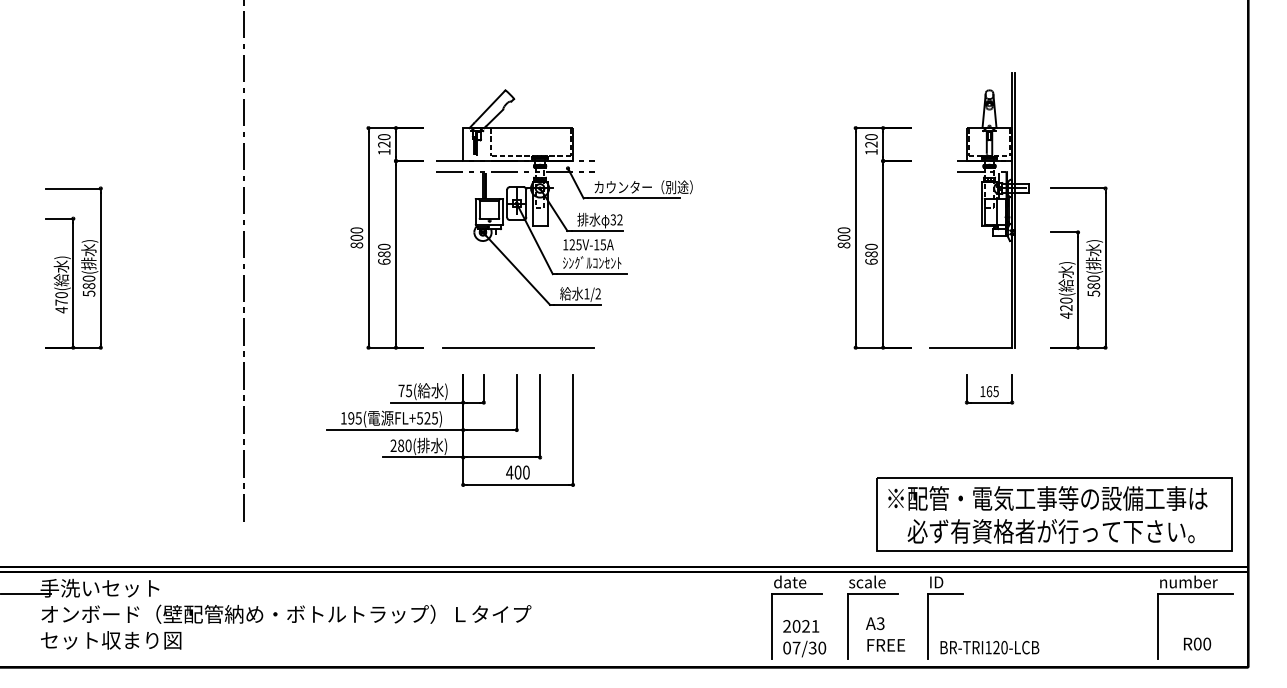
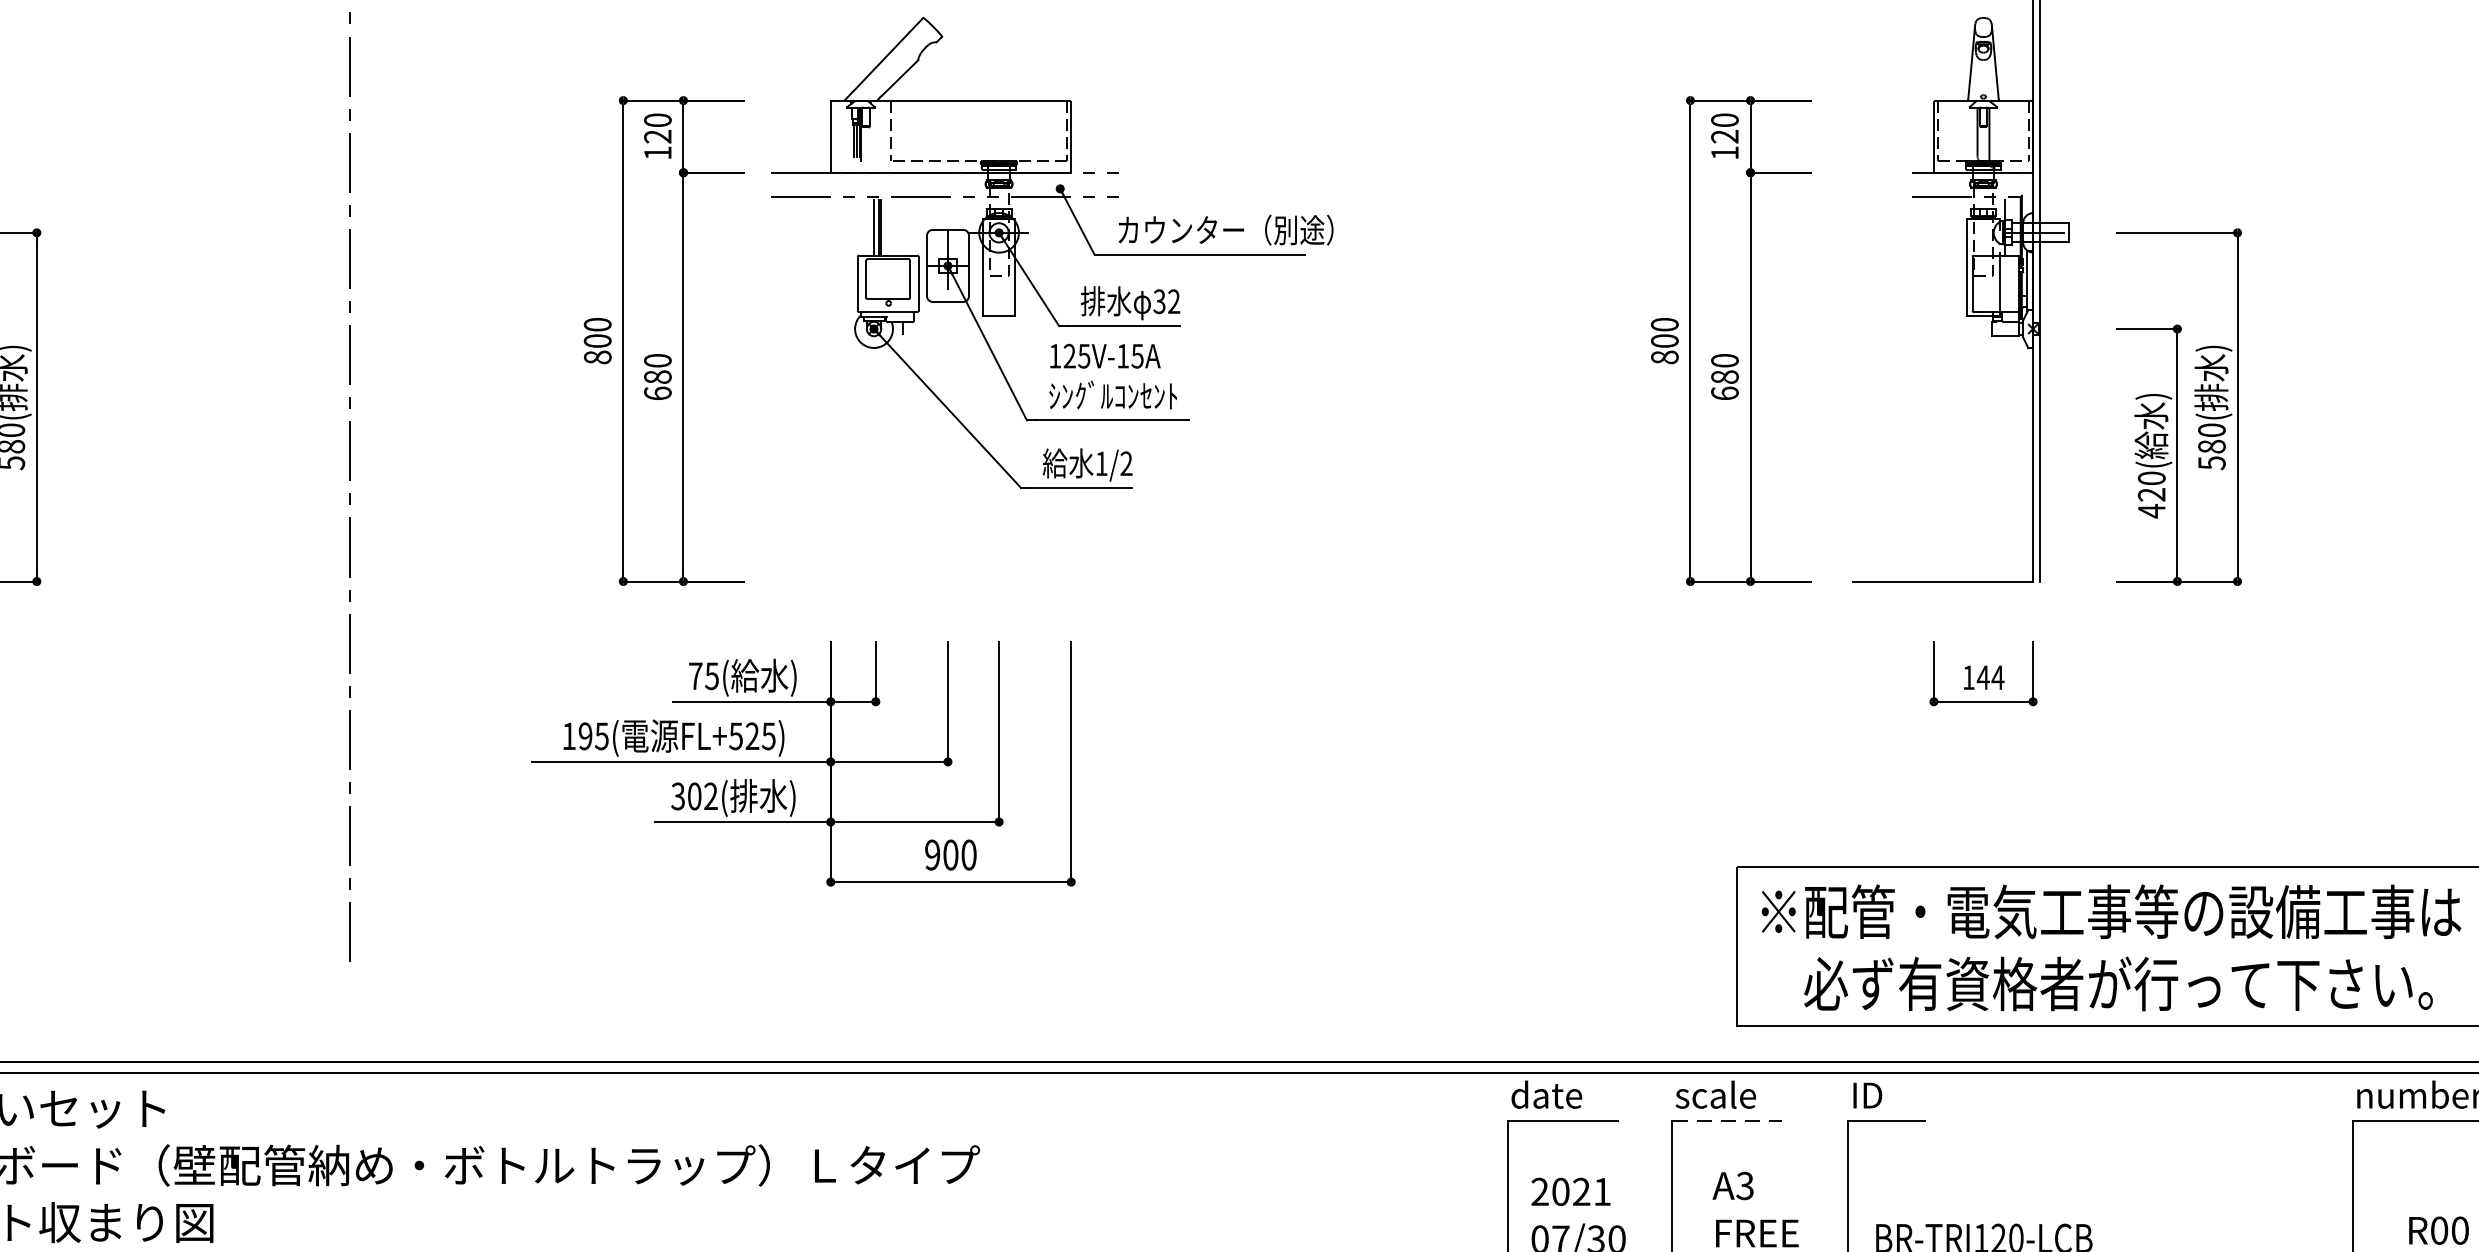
line: (517, 347) -> (949, 581), removed
text: (992, 391) -> (1990, 677), 165 -> 144
text: (400, 445) -> (693, 795), 280( -> 302(
text: (509, 472) -> (932, 854), 400 -> 900
line: (873, 593) -> (1729, 1119), solid -> dashed

